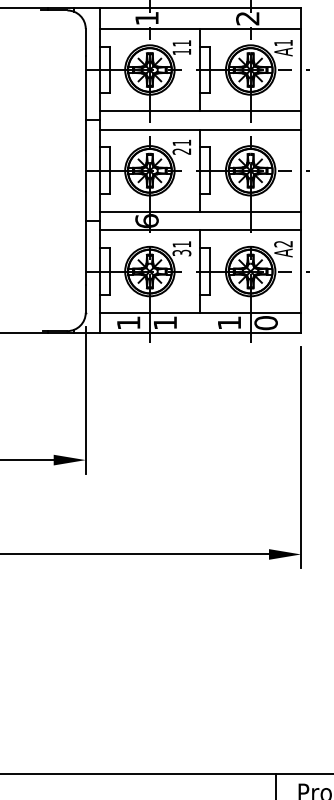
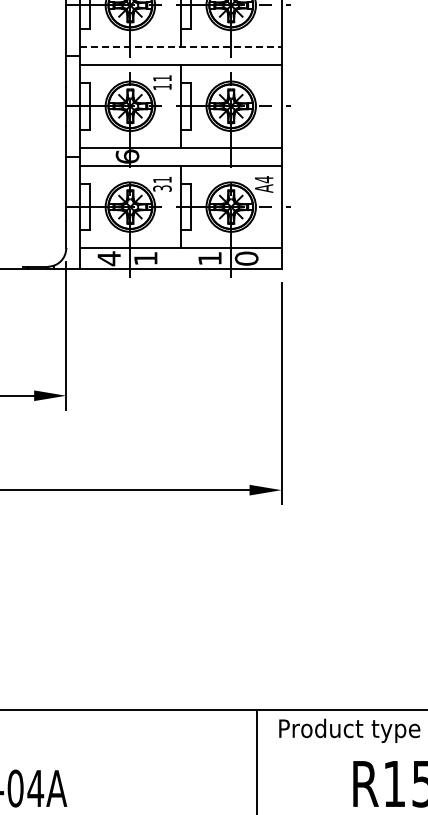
line: (199, 111) -> (180, 46), solid -> dashed
text: (181, 152) -> (162, 87), 21 -> 11
text: (282, 243) -> (263, 179), A2 -> A4
text: (128, 322) -> (108, 258), 1 -> 4

